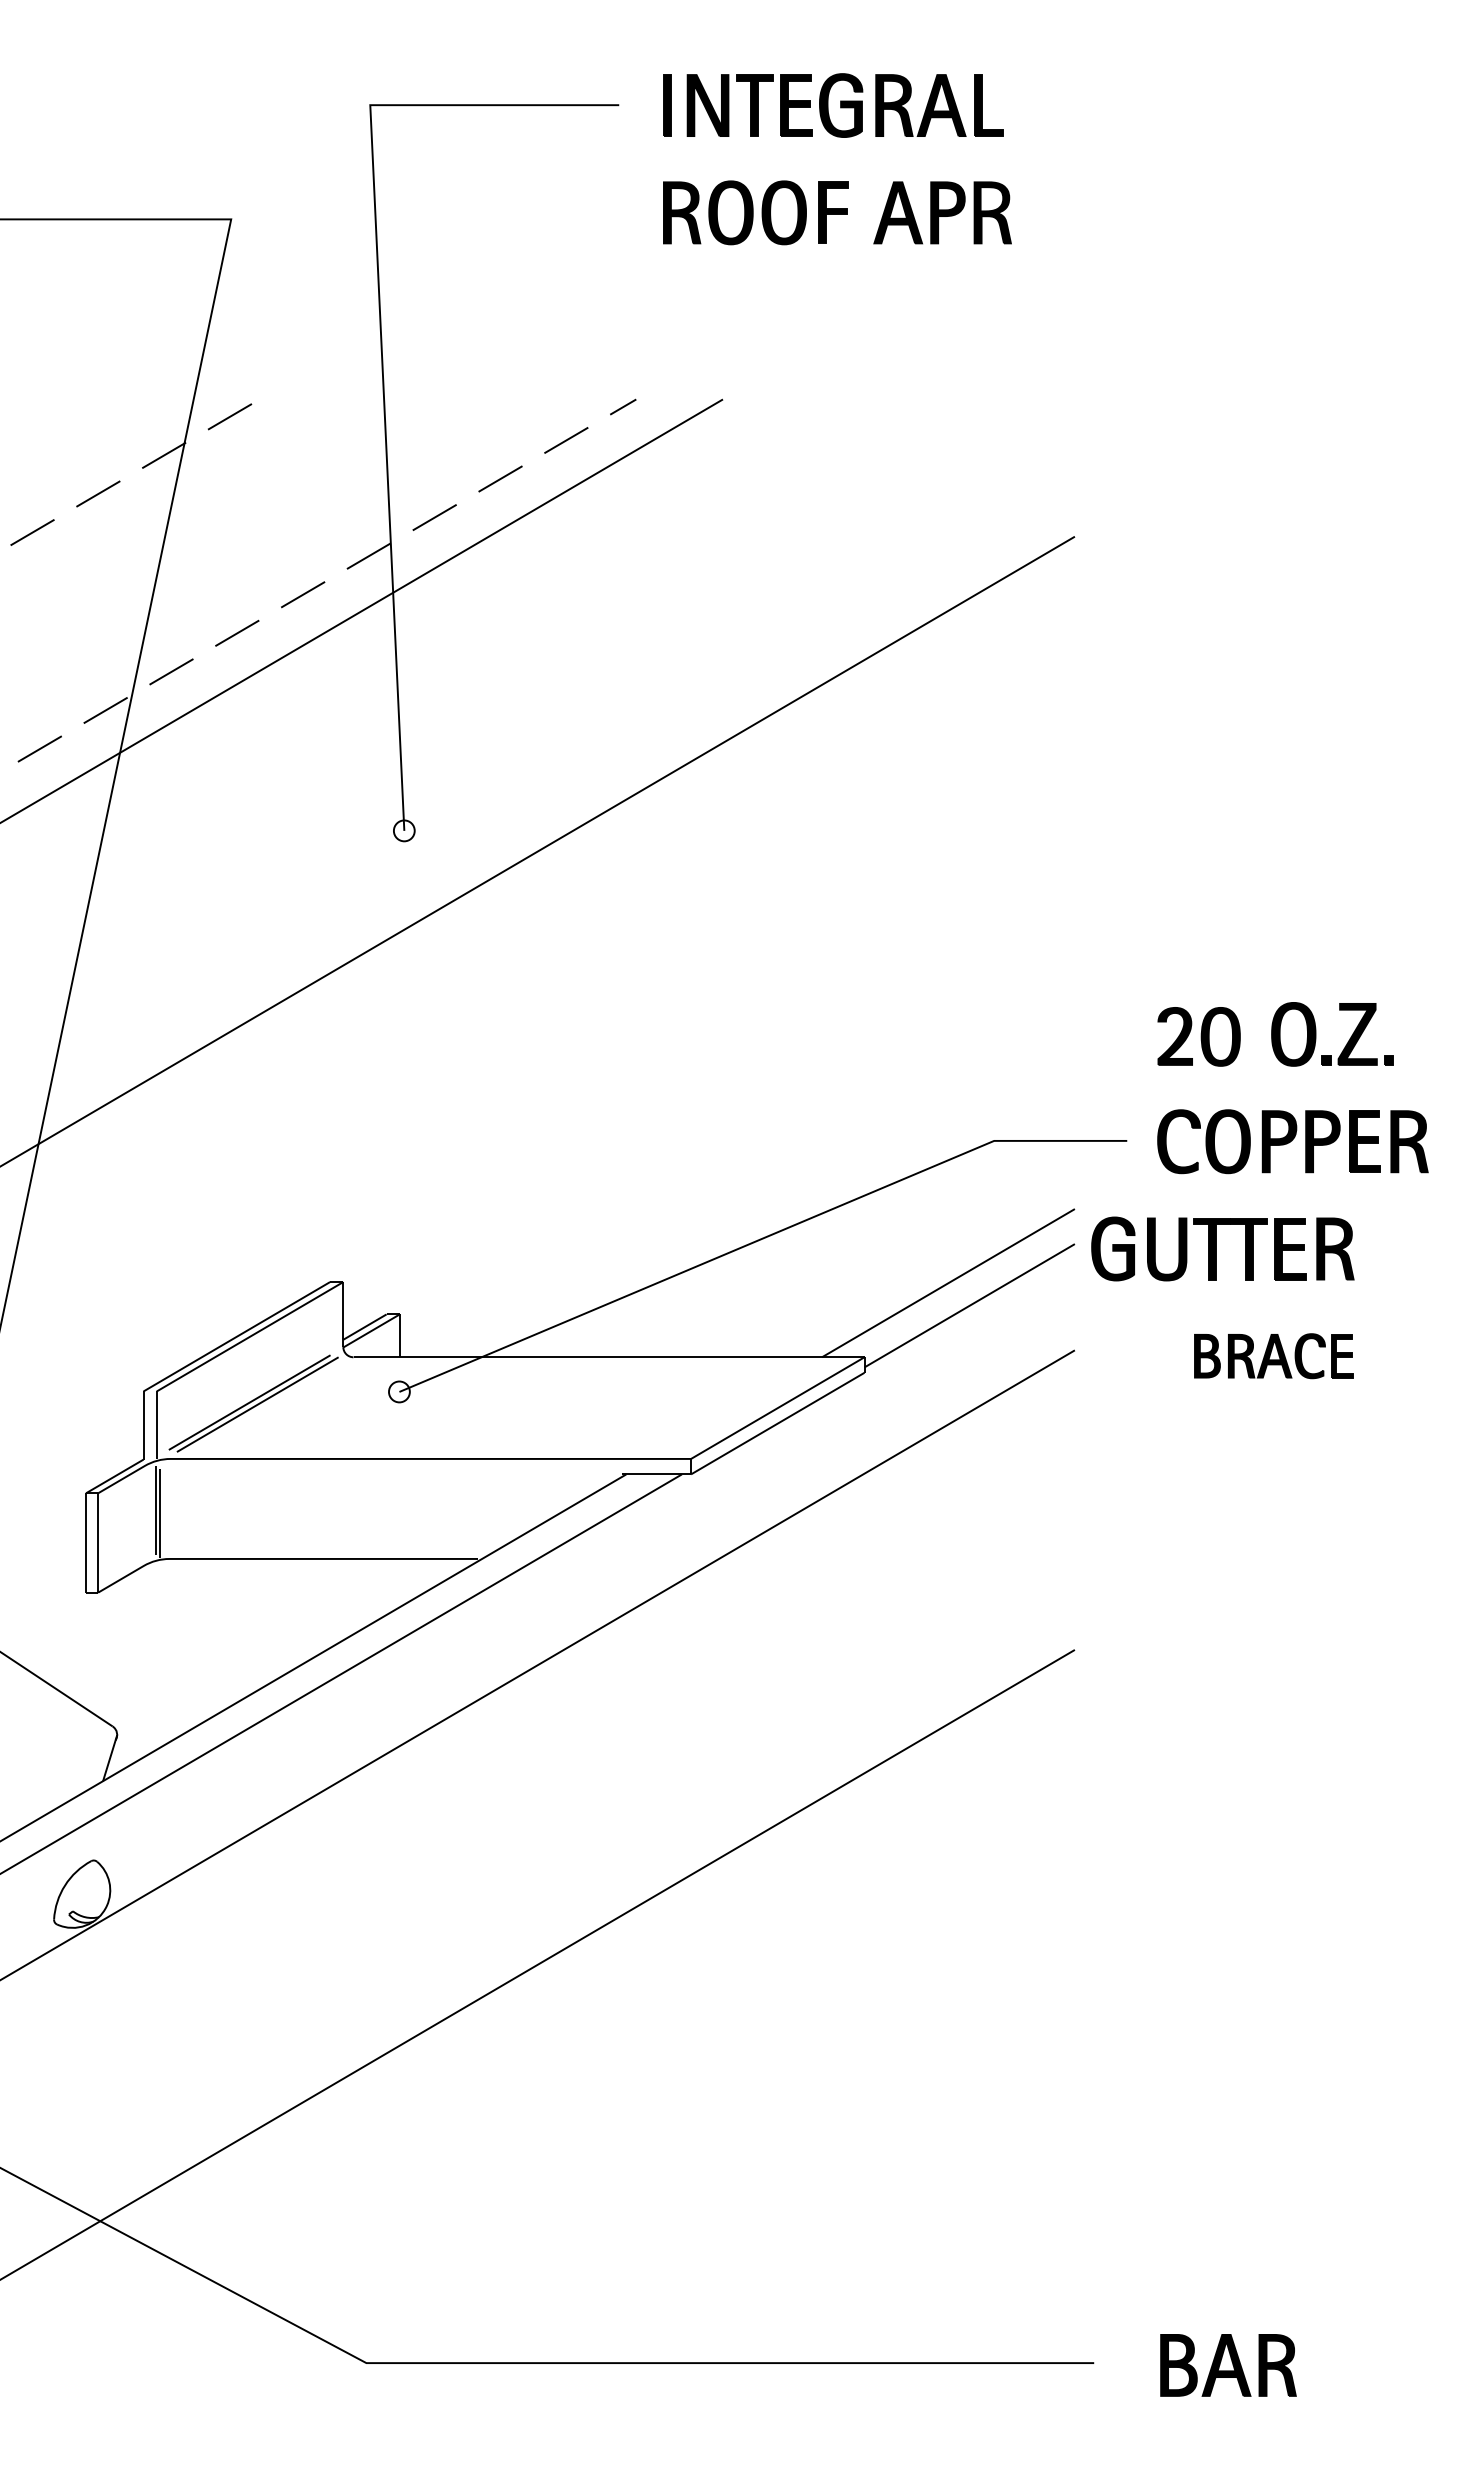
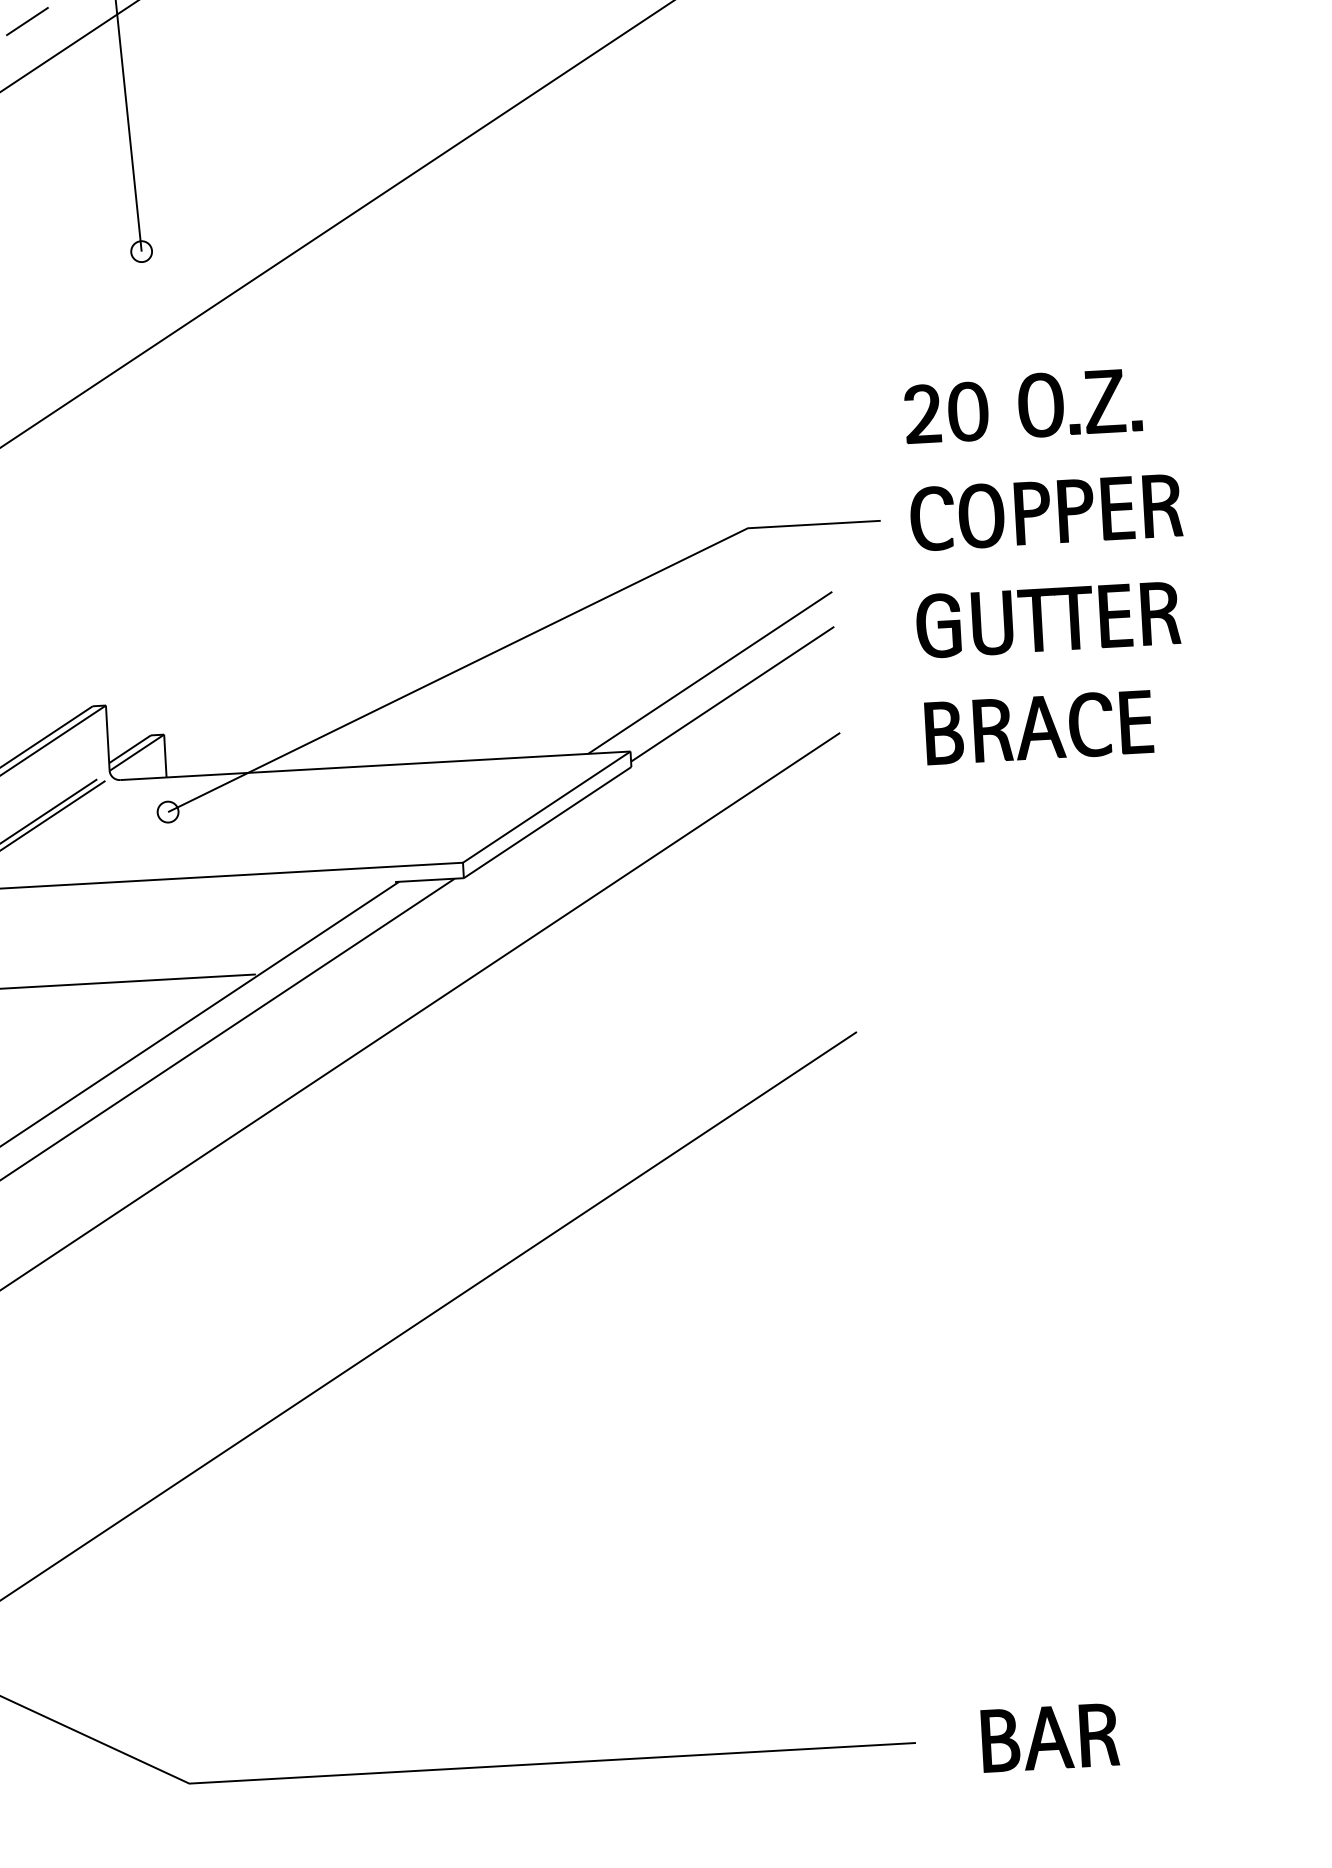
part: (1222, 1248) -> (1047, 619), moved
part: (1273, 1355) -> (1038, 726), size x1.43

